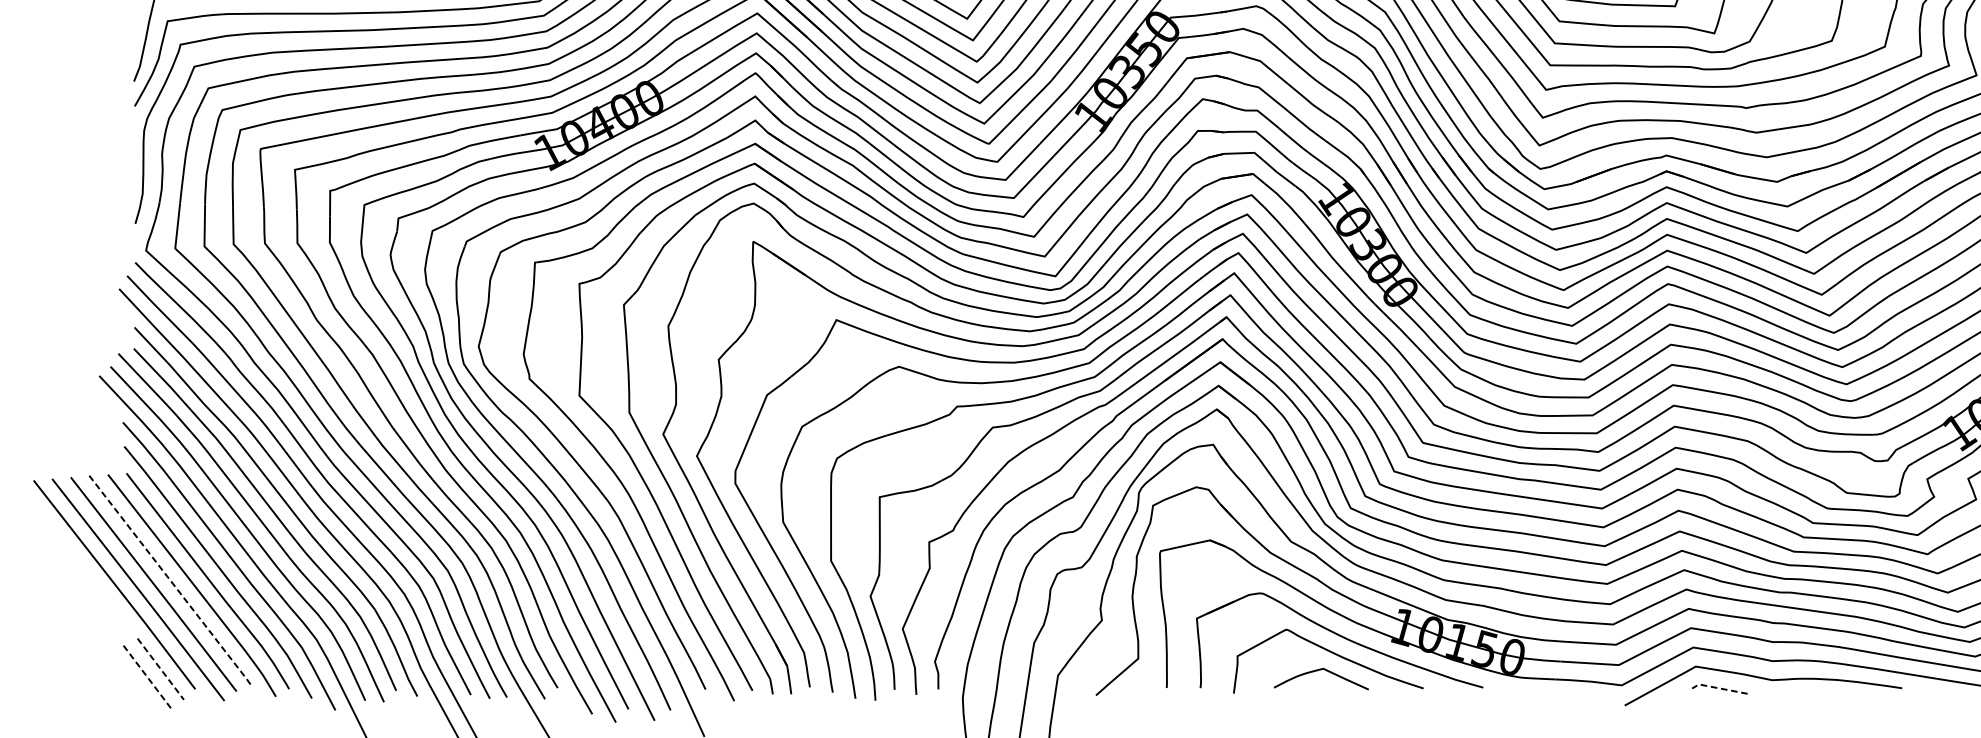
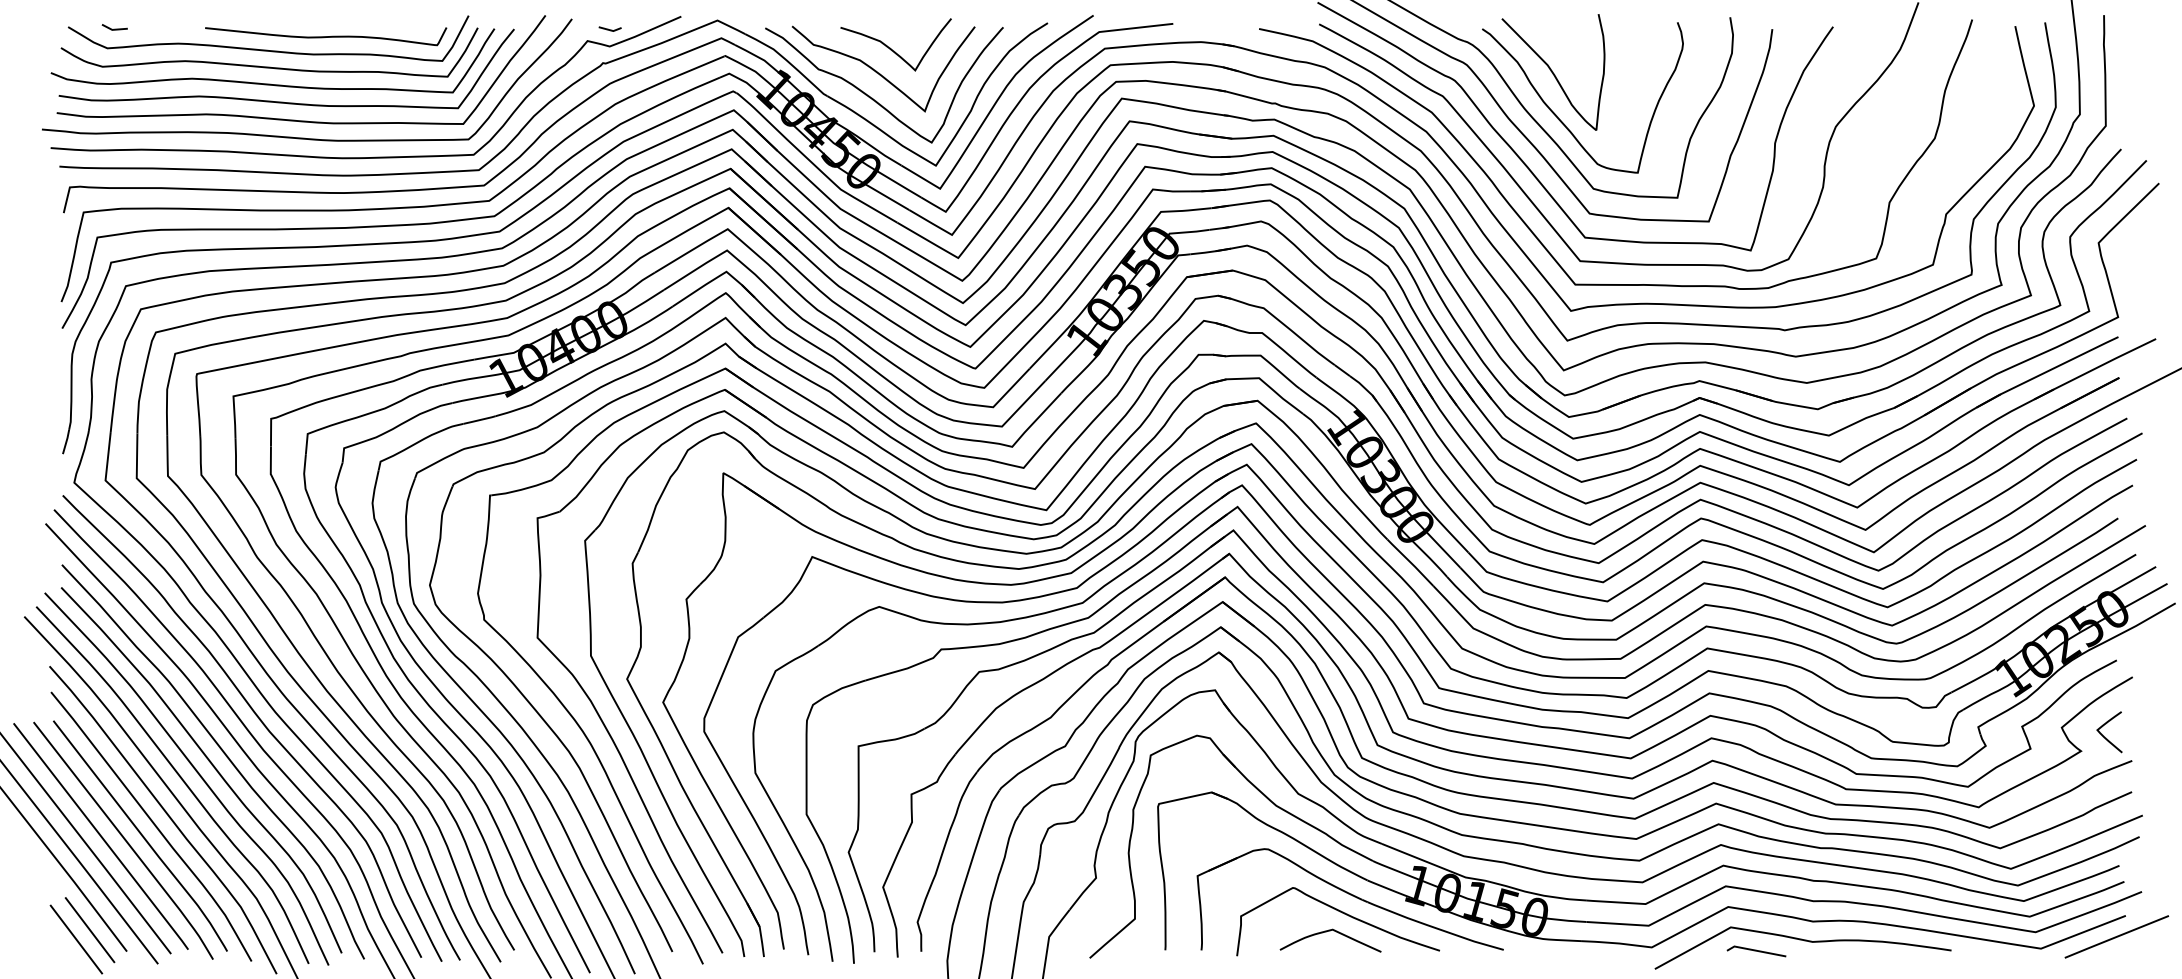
line: (172, 582) -> (102, 837), dashed -> solid
line: (161, 669) -> (90, 930), dashed -> solid
line: (148, 677) -> (76, 939), dashed -> solid
line: (1717, 688) -> (1754, 950), dashed -> solid

